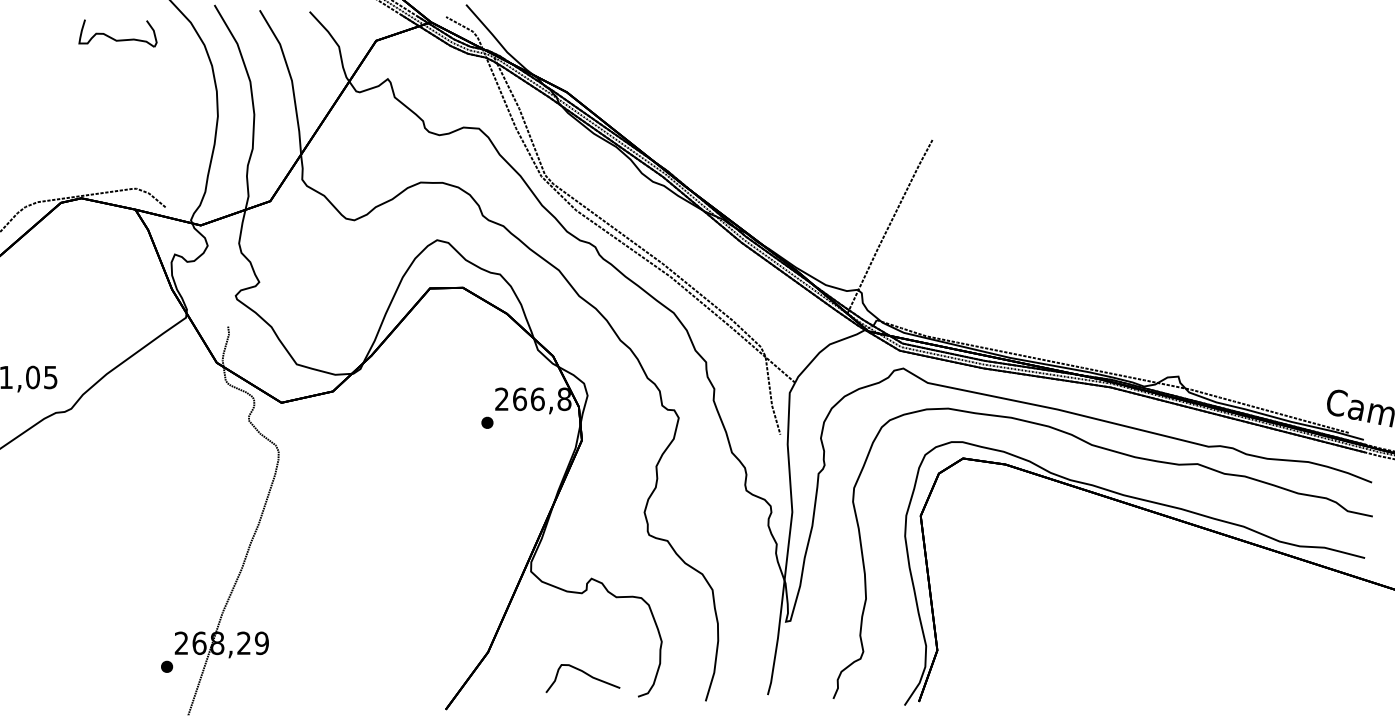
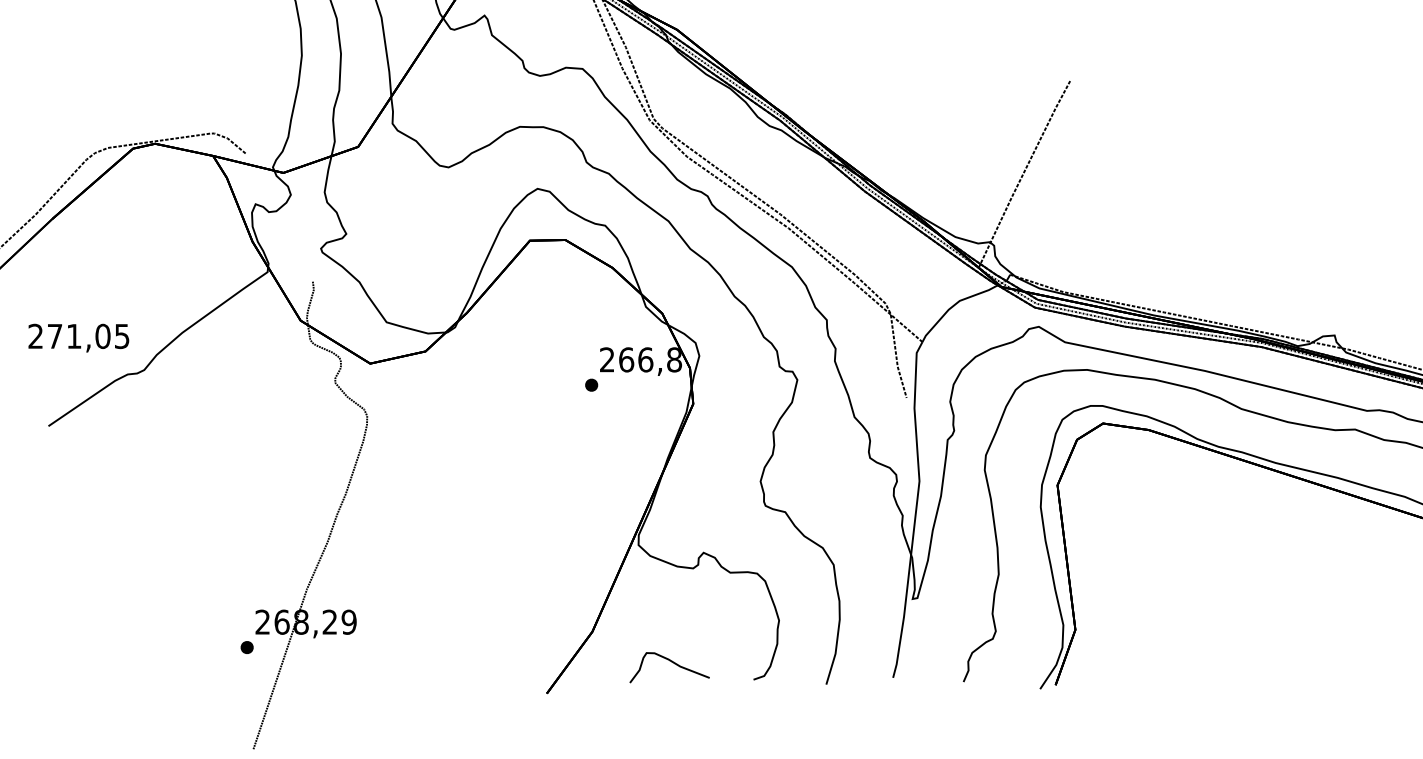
curve: (585, 674) -> (672, 663), moved

